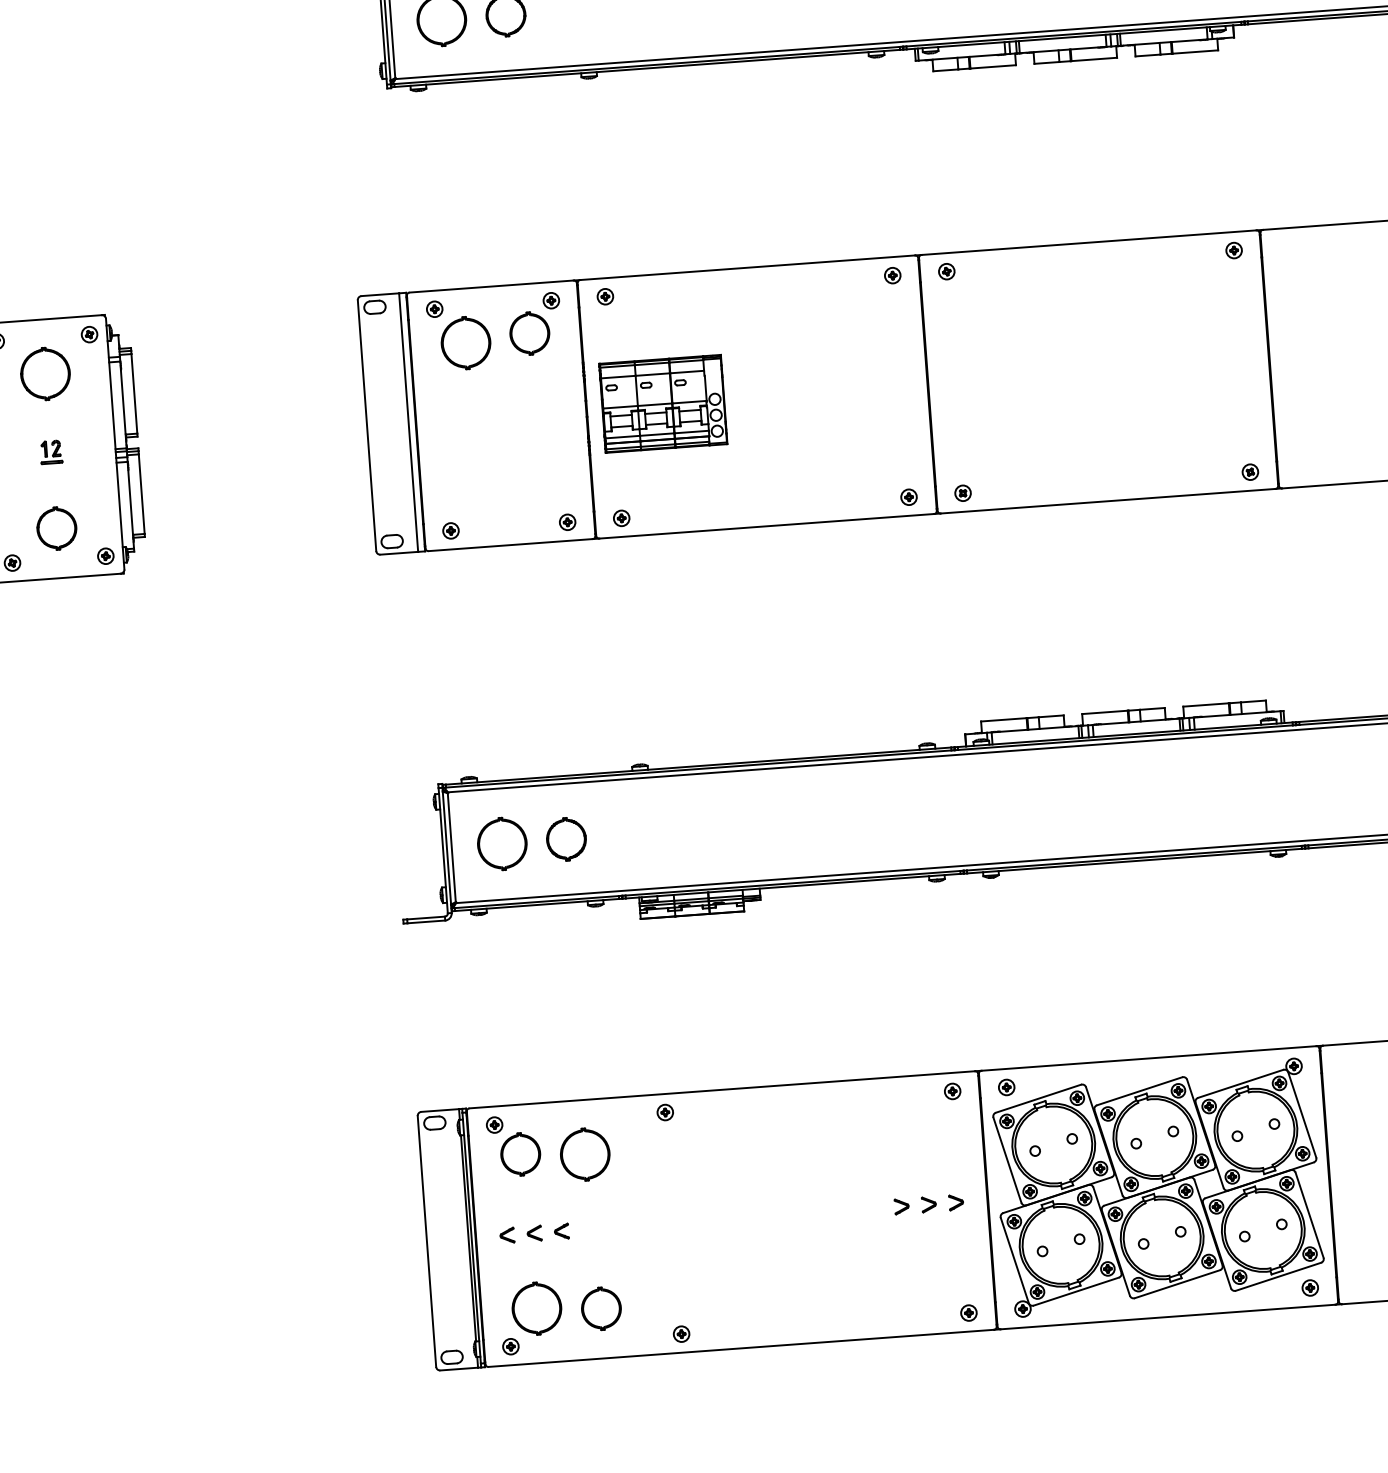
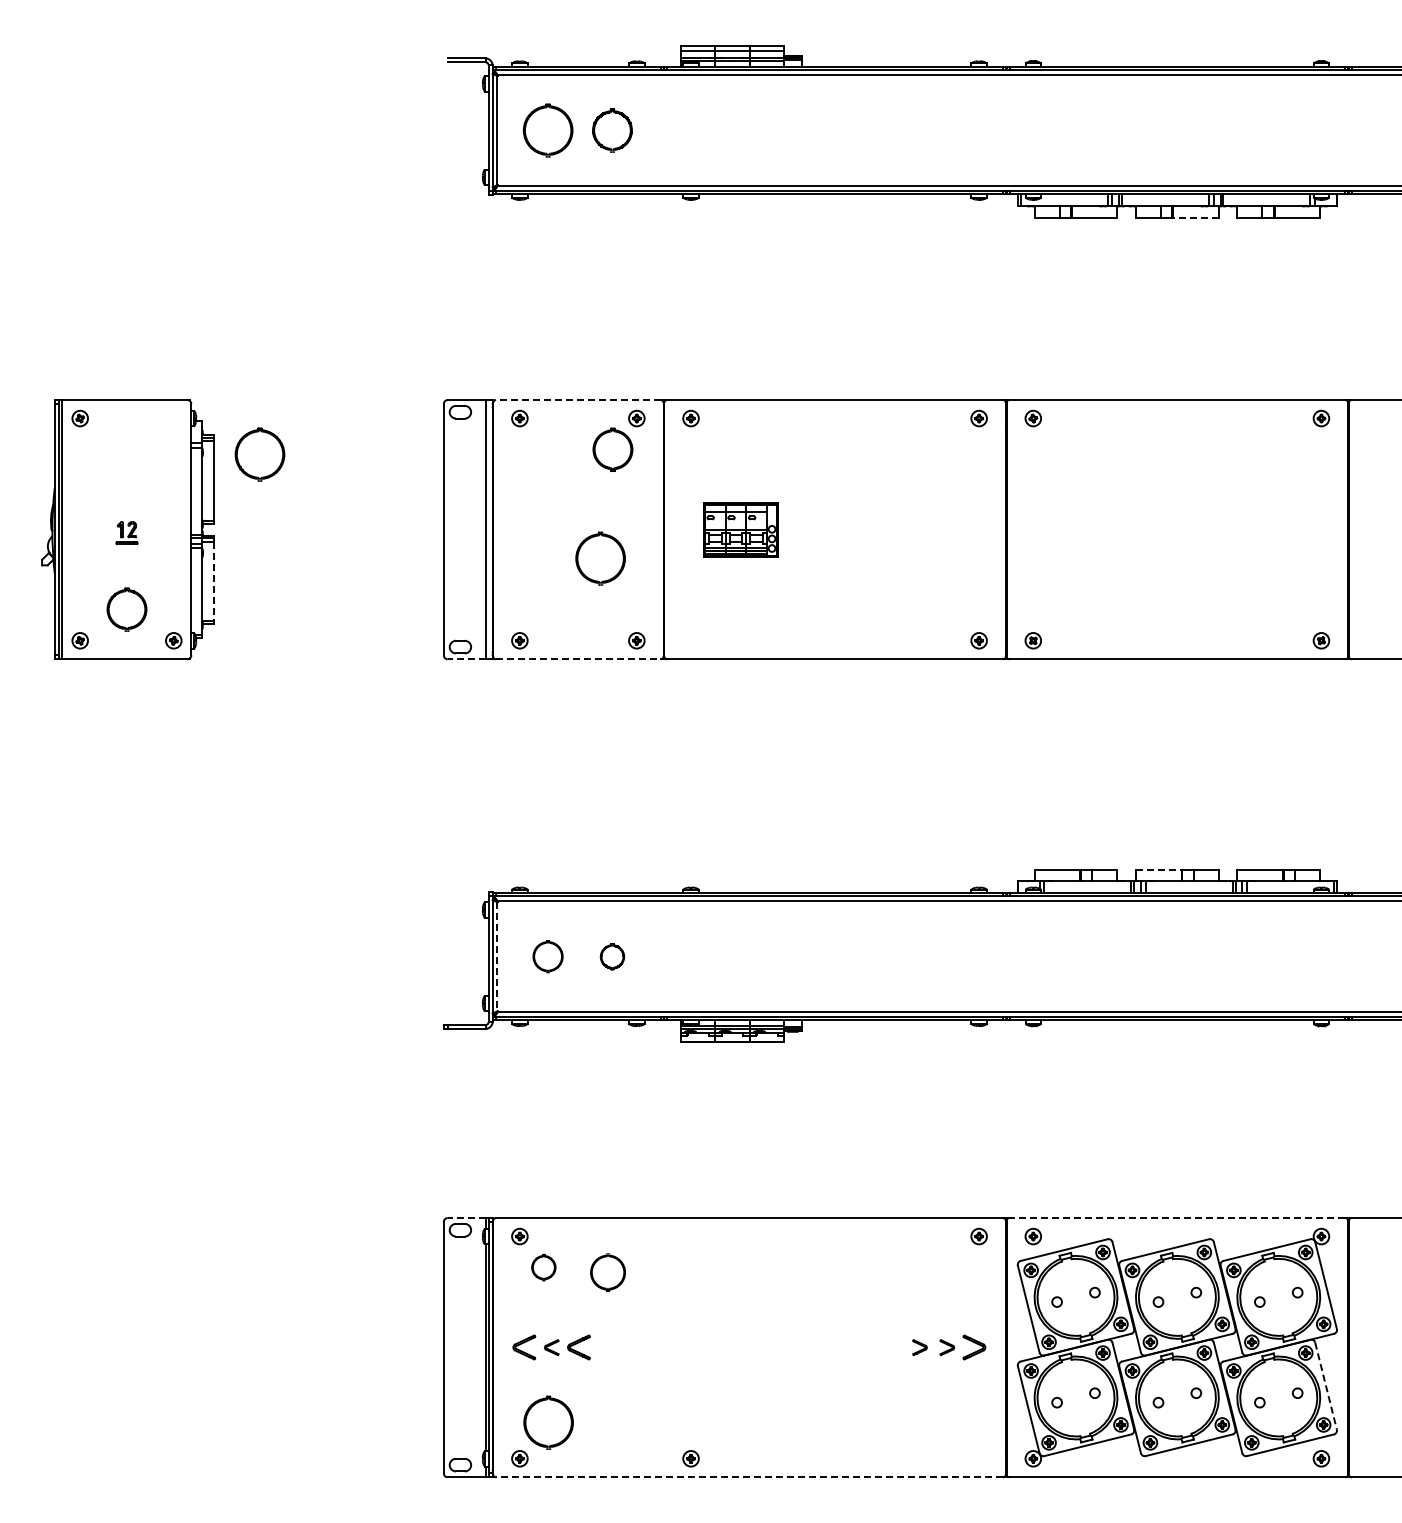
line: (1093, 59) -> (1195, 217), solid -> dashed
line: (490, 287) -> (577, 400), solid -> dashed
part: (89, 334) -> (173, 418), removed
part: (465, 343) -> (600, 558), moved
part: (45, 373) -> (259, 454), moved
part: (662, 403) -> (740, 529), size x0.6
line: (142, 494) -> (214, 581), solid -> dashed
part: (621, 518) -> (690, 640), removed
line: (510, 545) -> (578, 659), solid -> dashed
line: (399, 553) -> (466, 659), solid -> dashed
line: (1104, 712) -> (1158, 869), solid -> dashed
part: (566, 838) -> (612, 956), size x0.6
part: (501, 843) -> (547, 956), size x0.6
line: (451, 847) -> (497, 956), solid -> dashed
line: (1149, 1058) -> (1177, 1218), solid -> dashed
line: (440, 1110) -> (466, 1218), solid -> dashed
part: (664, 1112) -> (690, 1236), removed
part: (520, 1154) -> (543, 1267), size x0.6
part: (584, 1154) -> (607, 1272), size x0.7
part: (956, 1202) -> (974, 1347), size x1.6
line: (1310, 1215) -> (1326, 1386), solid -> dashed
part: (561, 1231) -> (578, 1347), size x1.6
part: (507, 1235) -> (524, 1347), size x1.6
part: (600, 1308) -> (612, 1427), removed
part: (968, 1312) -> (978, 1458), removed
line: (741, 1348) -> (749, 1477), solid -> dashed

